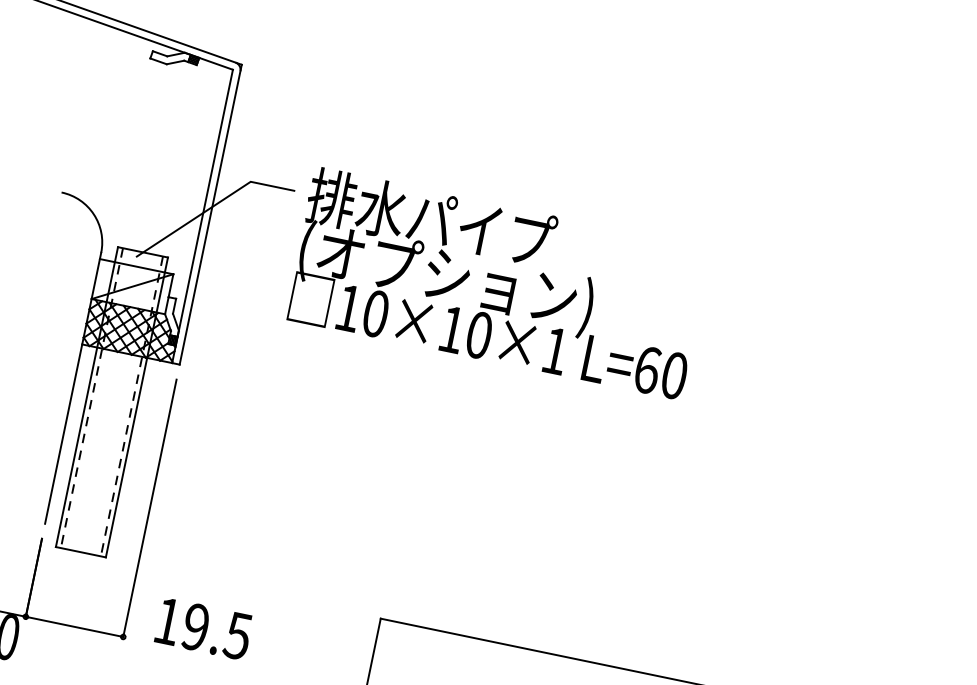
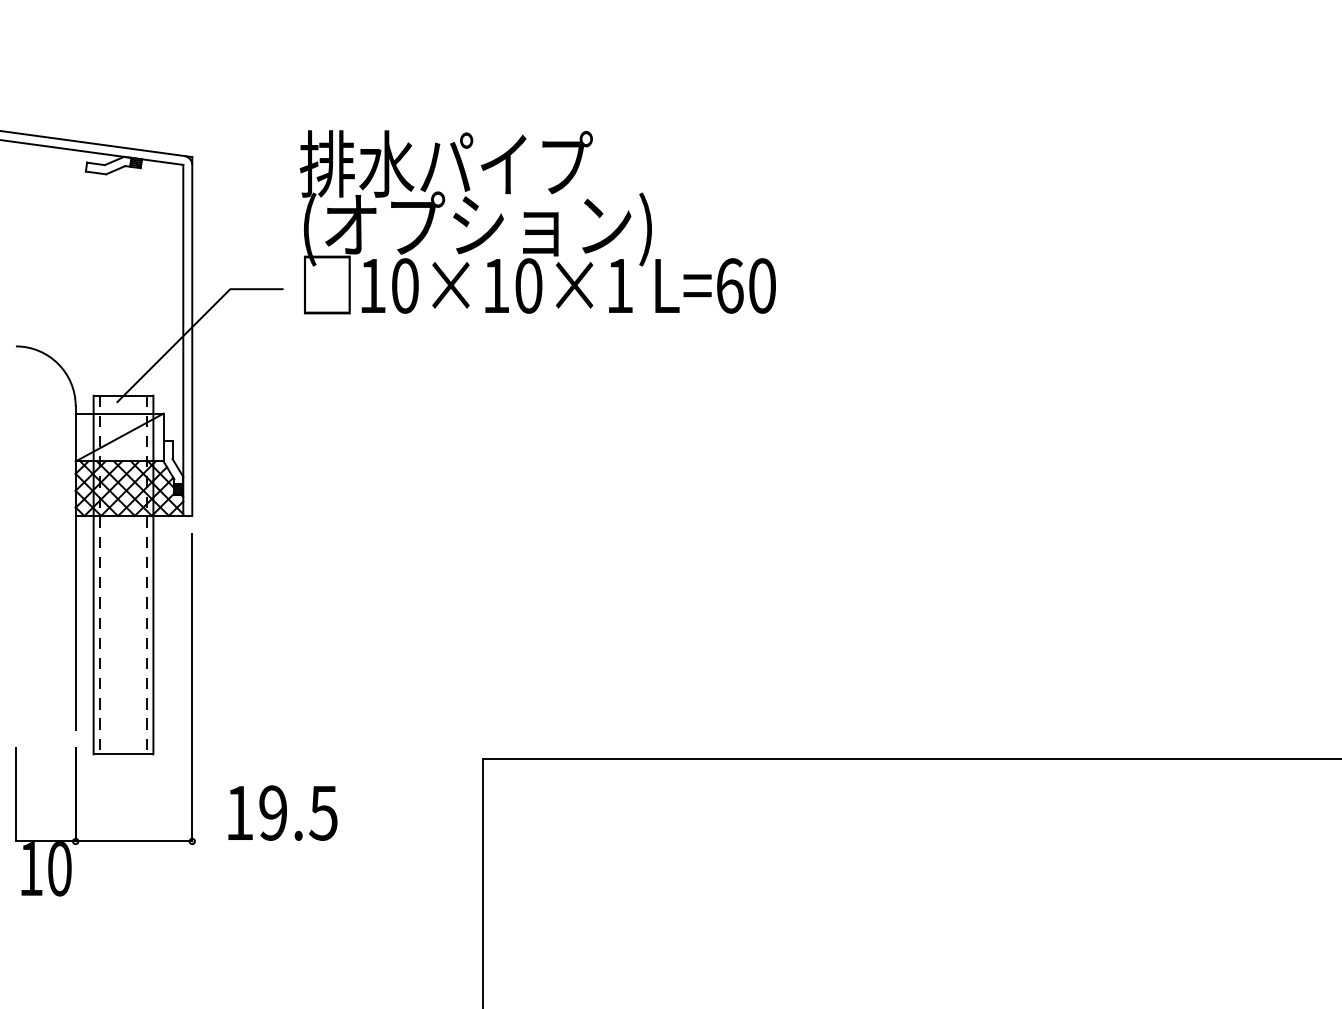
text: (497, 283) -> (537, 222), moved

